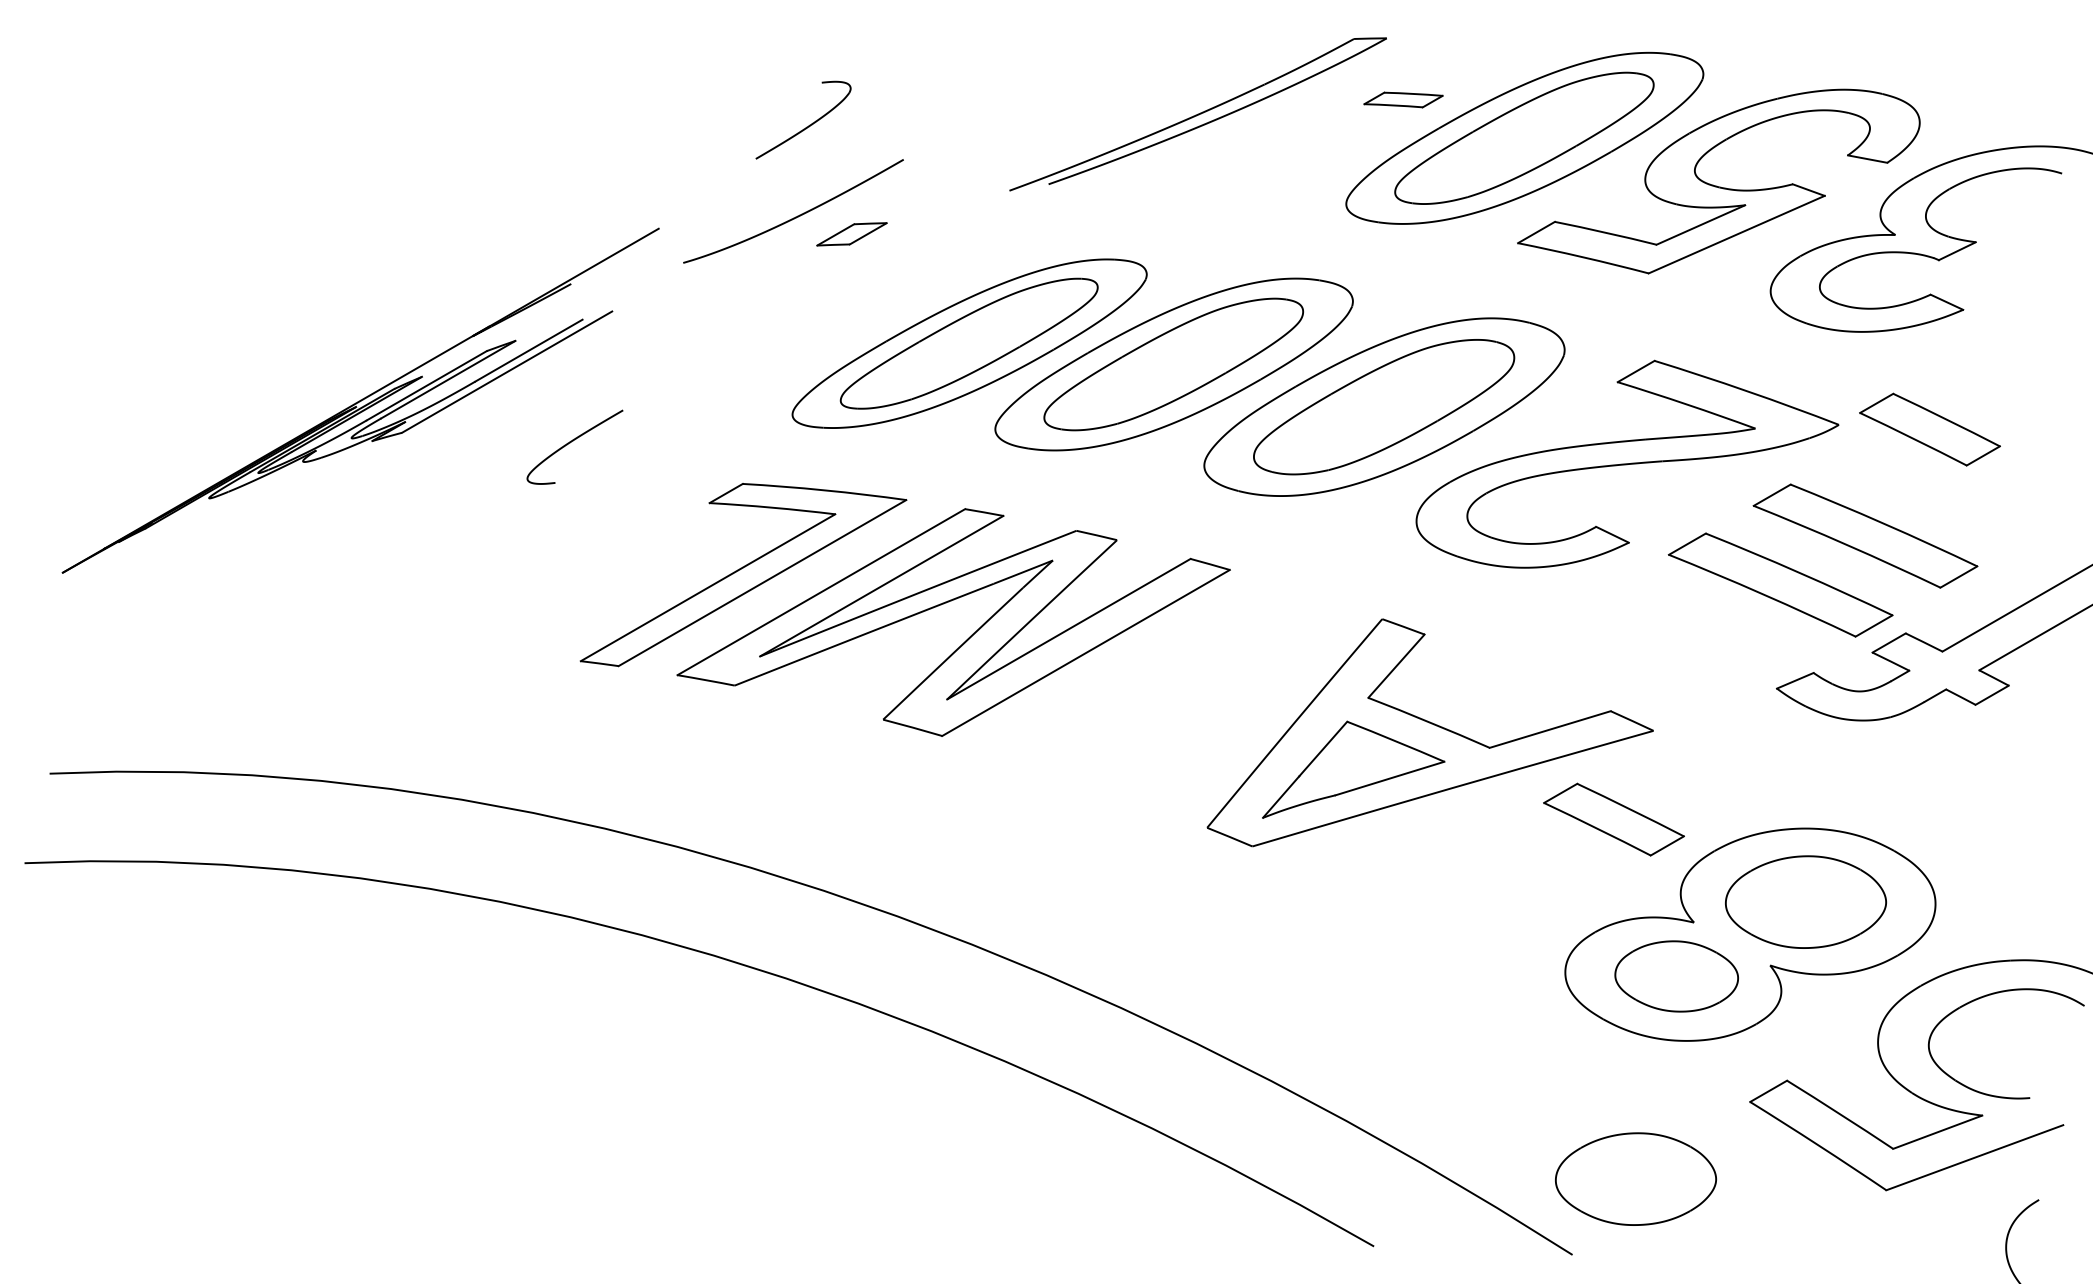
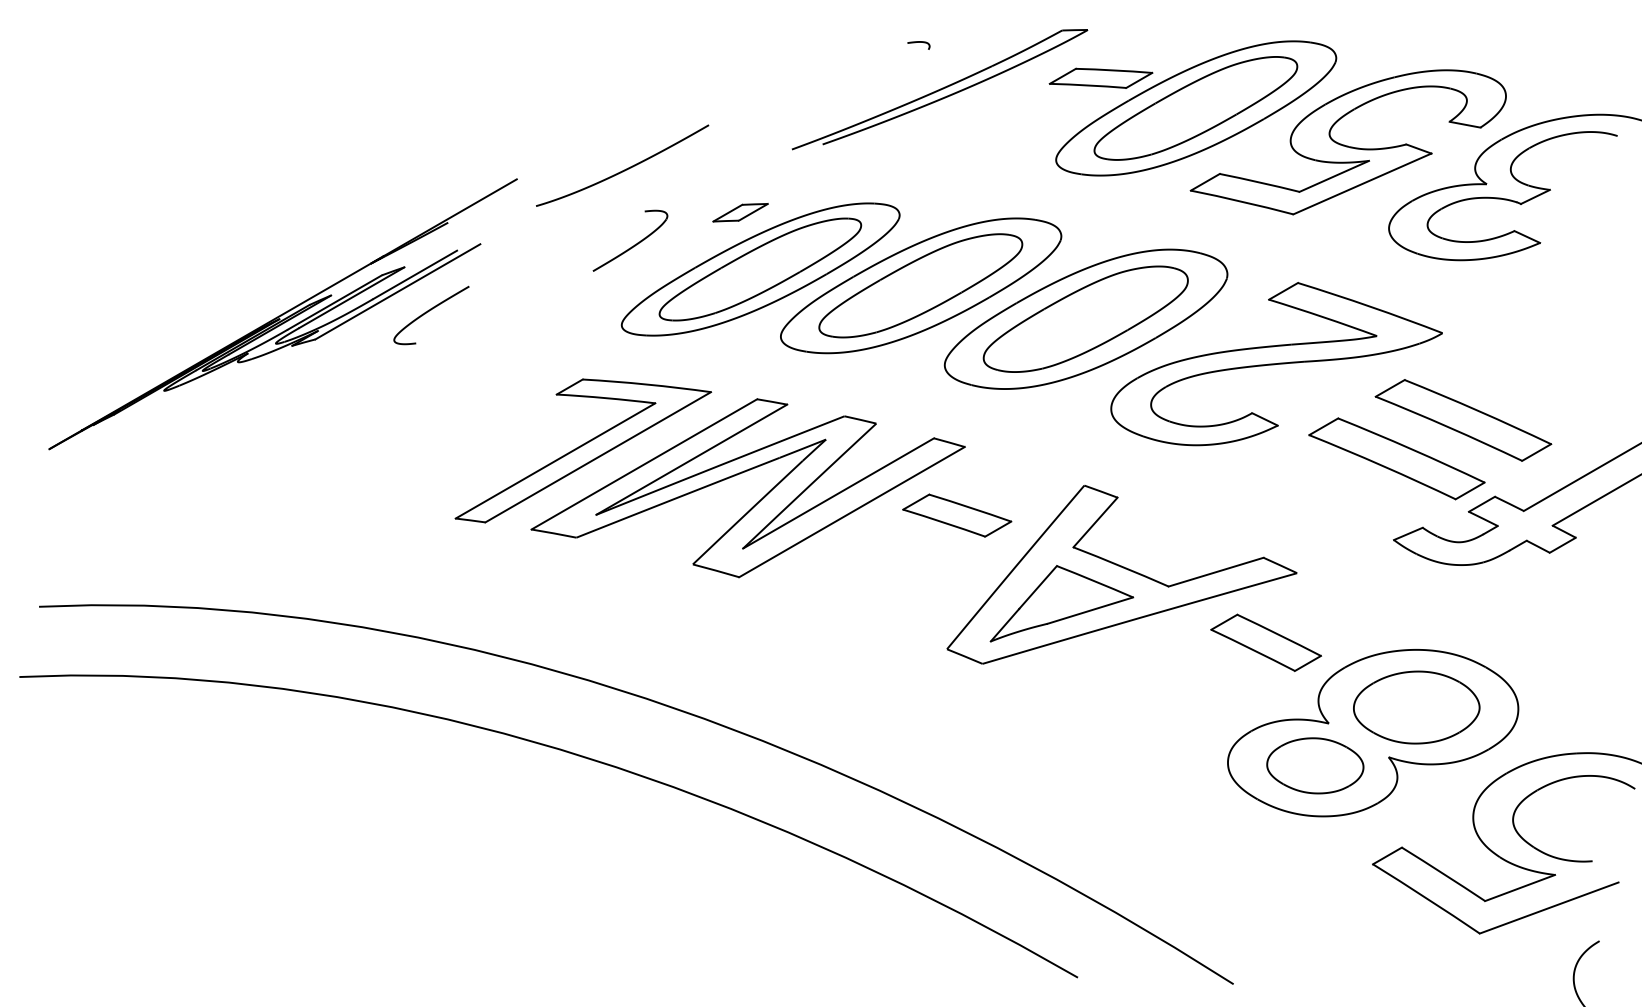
curve: (1170, 54) -> (918, 42), added
part: (1403, 99) -> (1101, 77), size x1.67
part: (806, 126) -> (632, 245), moved
part: (851, 234) -> (740, 212), moved
part: (1929, 429) -> (1513, 336), removed
curve: (571, 442) -> (428, 311), moved
part: (1220, 657) -> (957, 515), added
part: (1635, 1178) -> (1283, 924), removed

